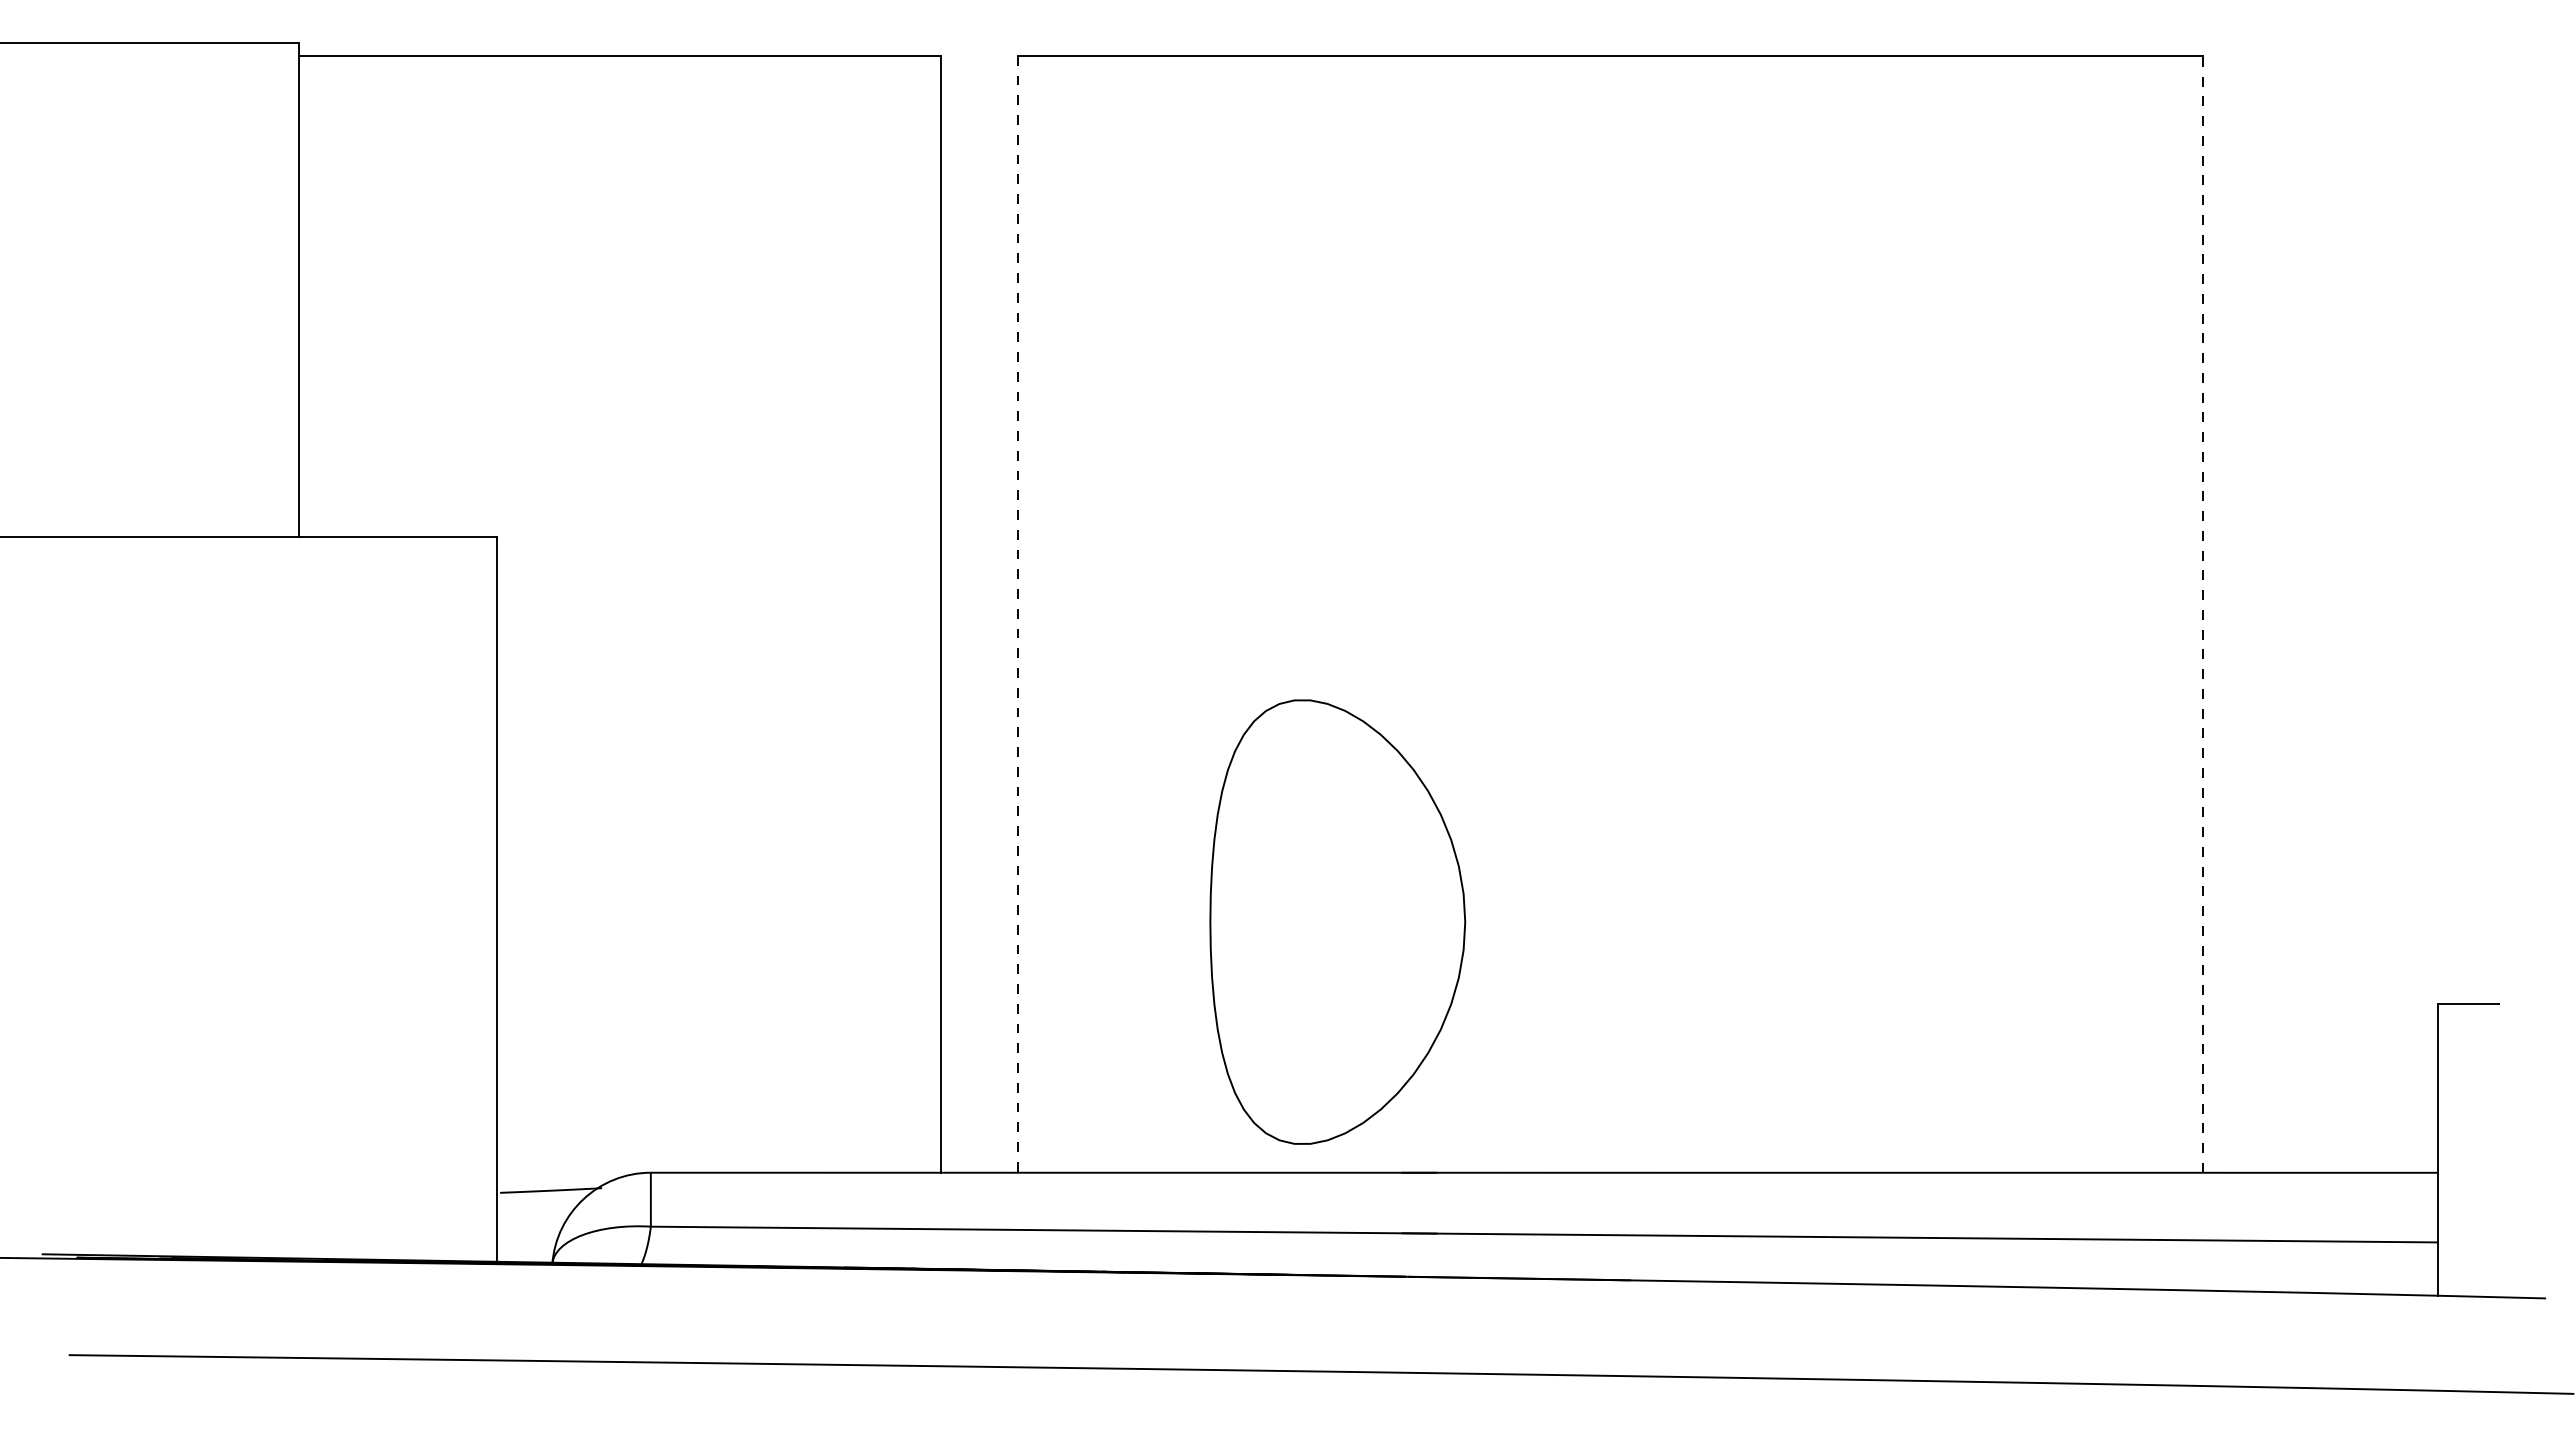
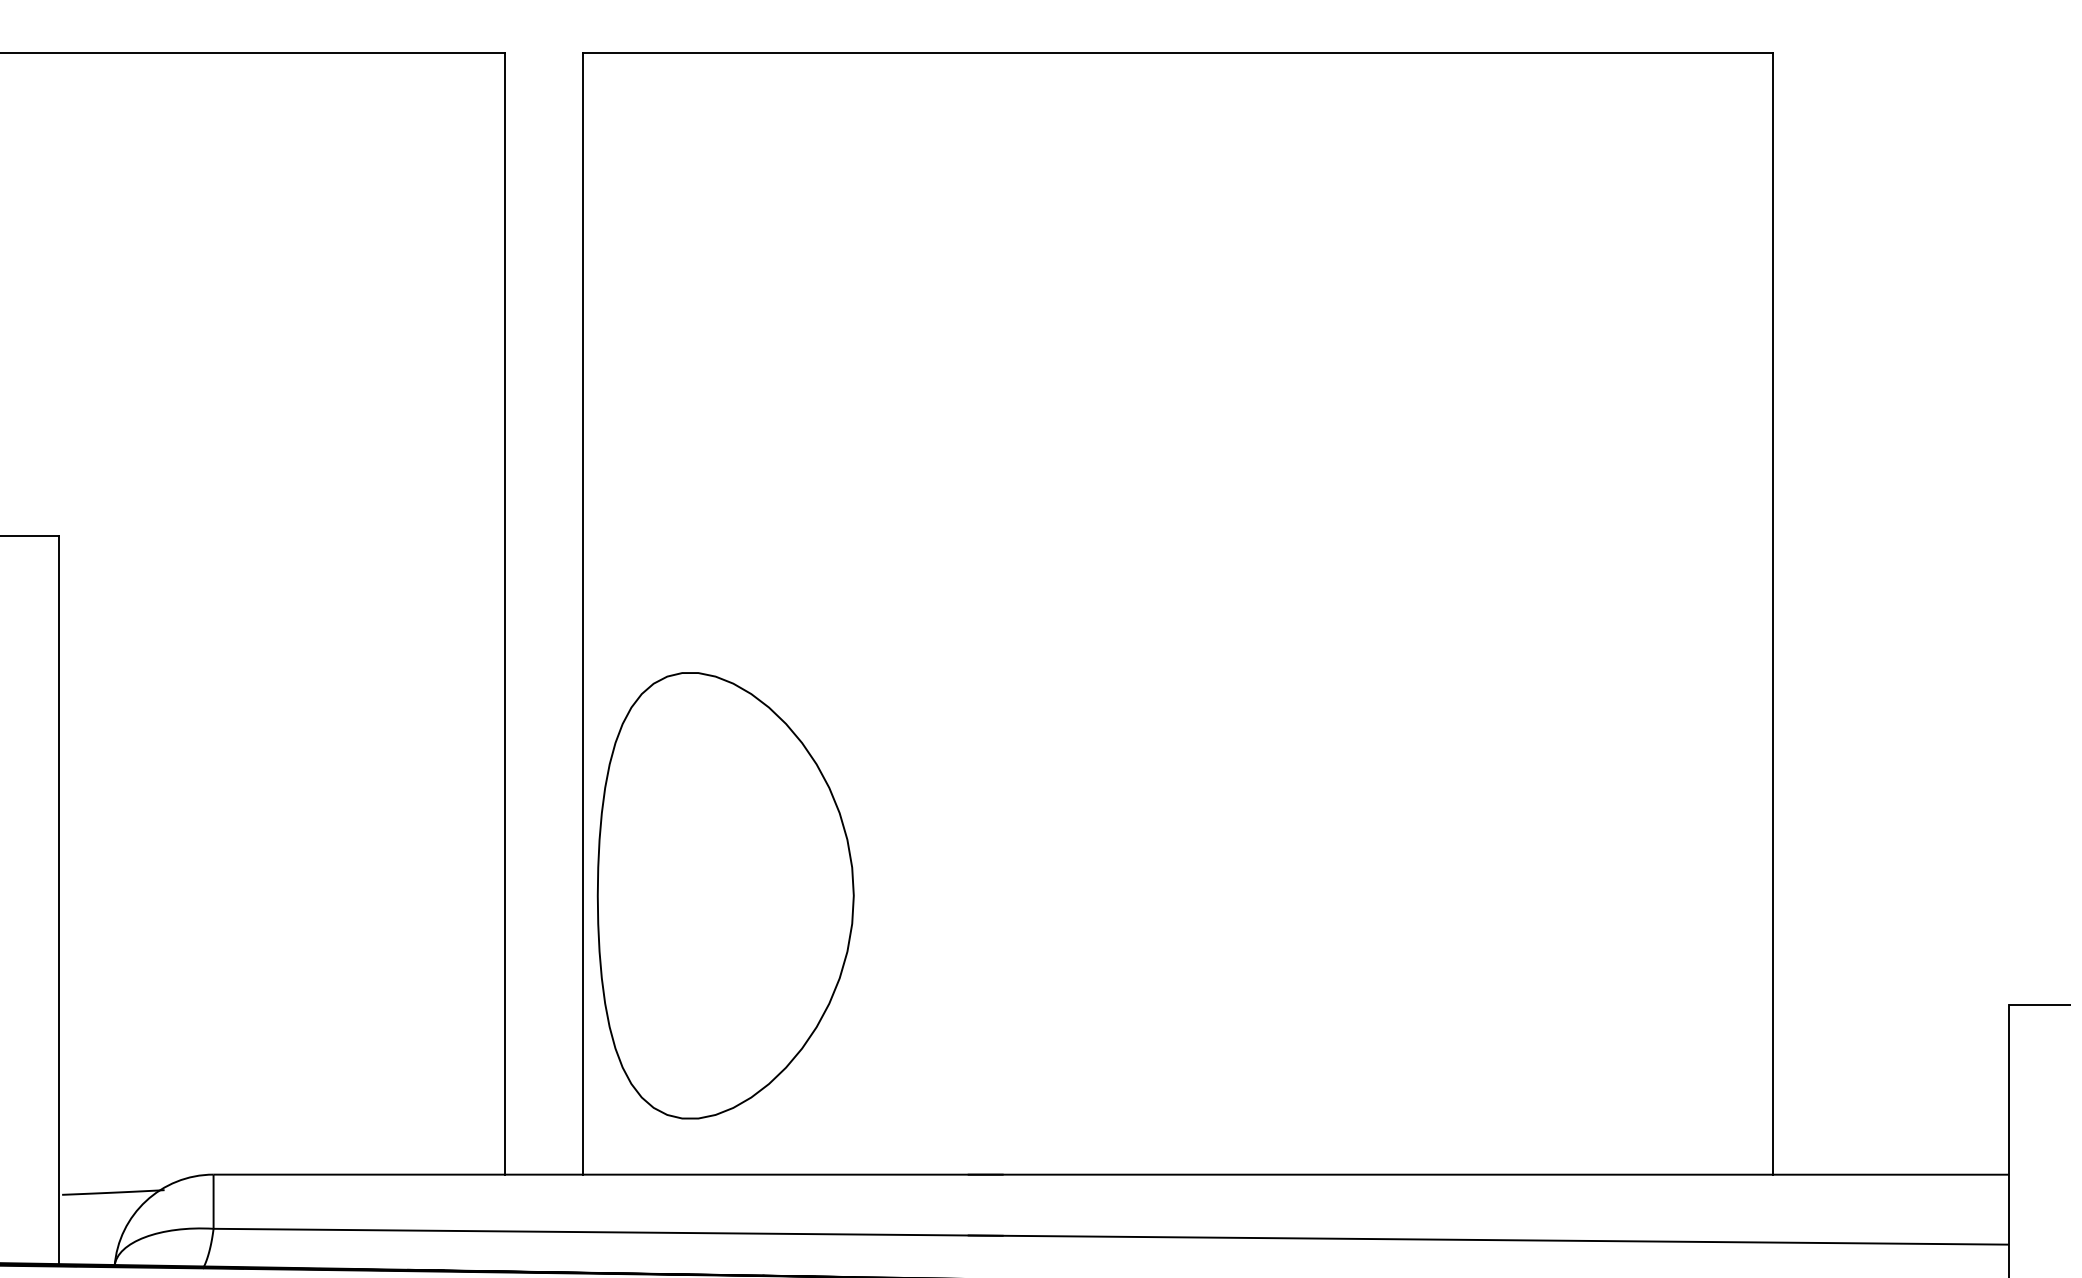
line: (1018, 614) -> (582, 613), dashed -> solid
line: (2203, 614) -> (1773, 613), dashed -> solid
part: (1337, 921) -> (725, 895), moved

